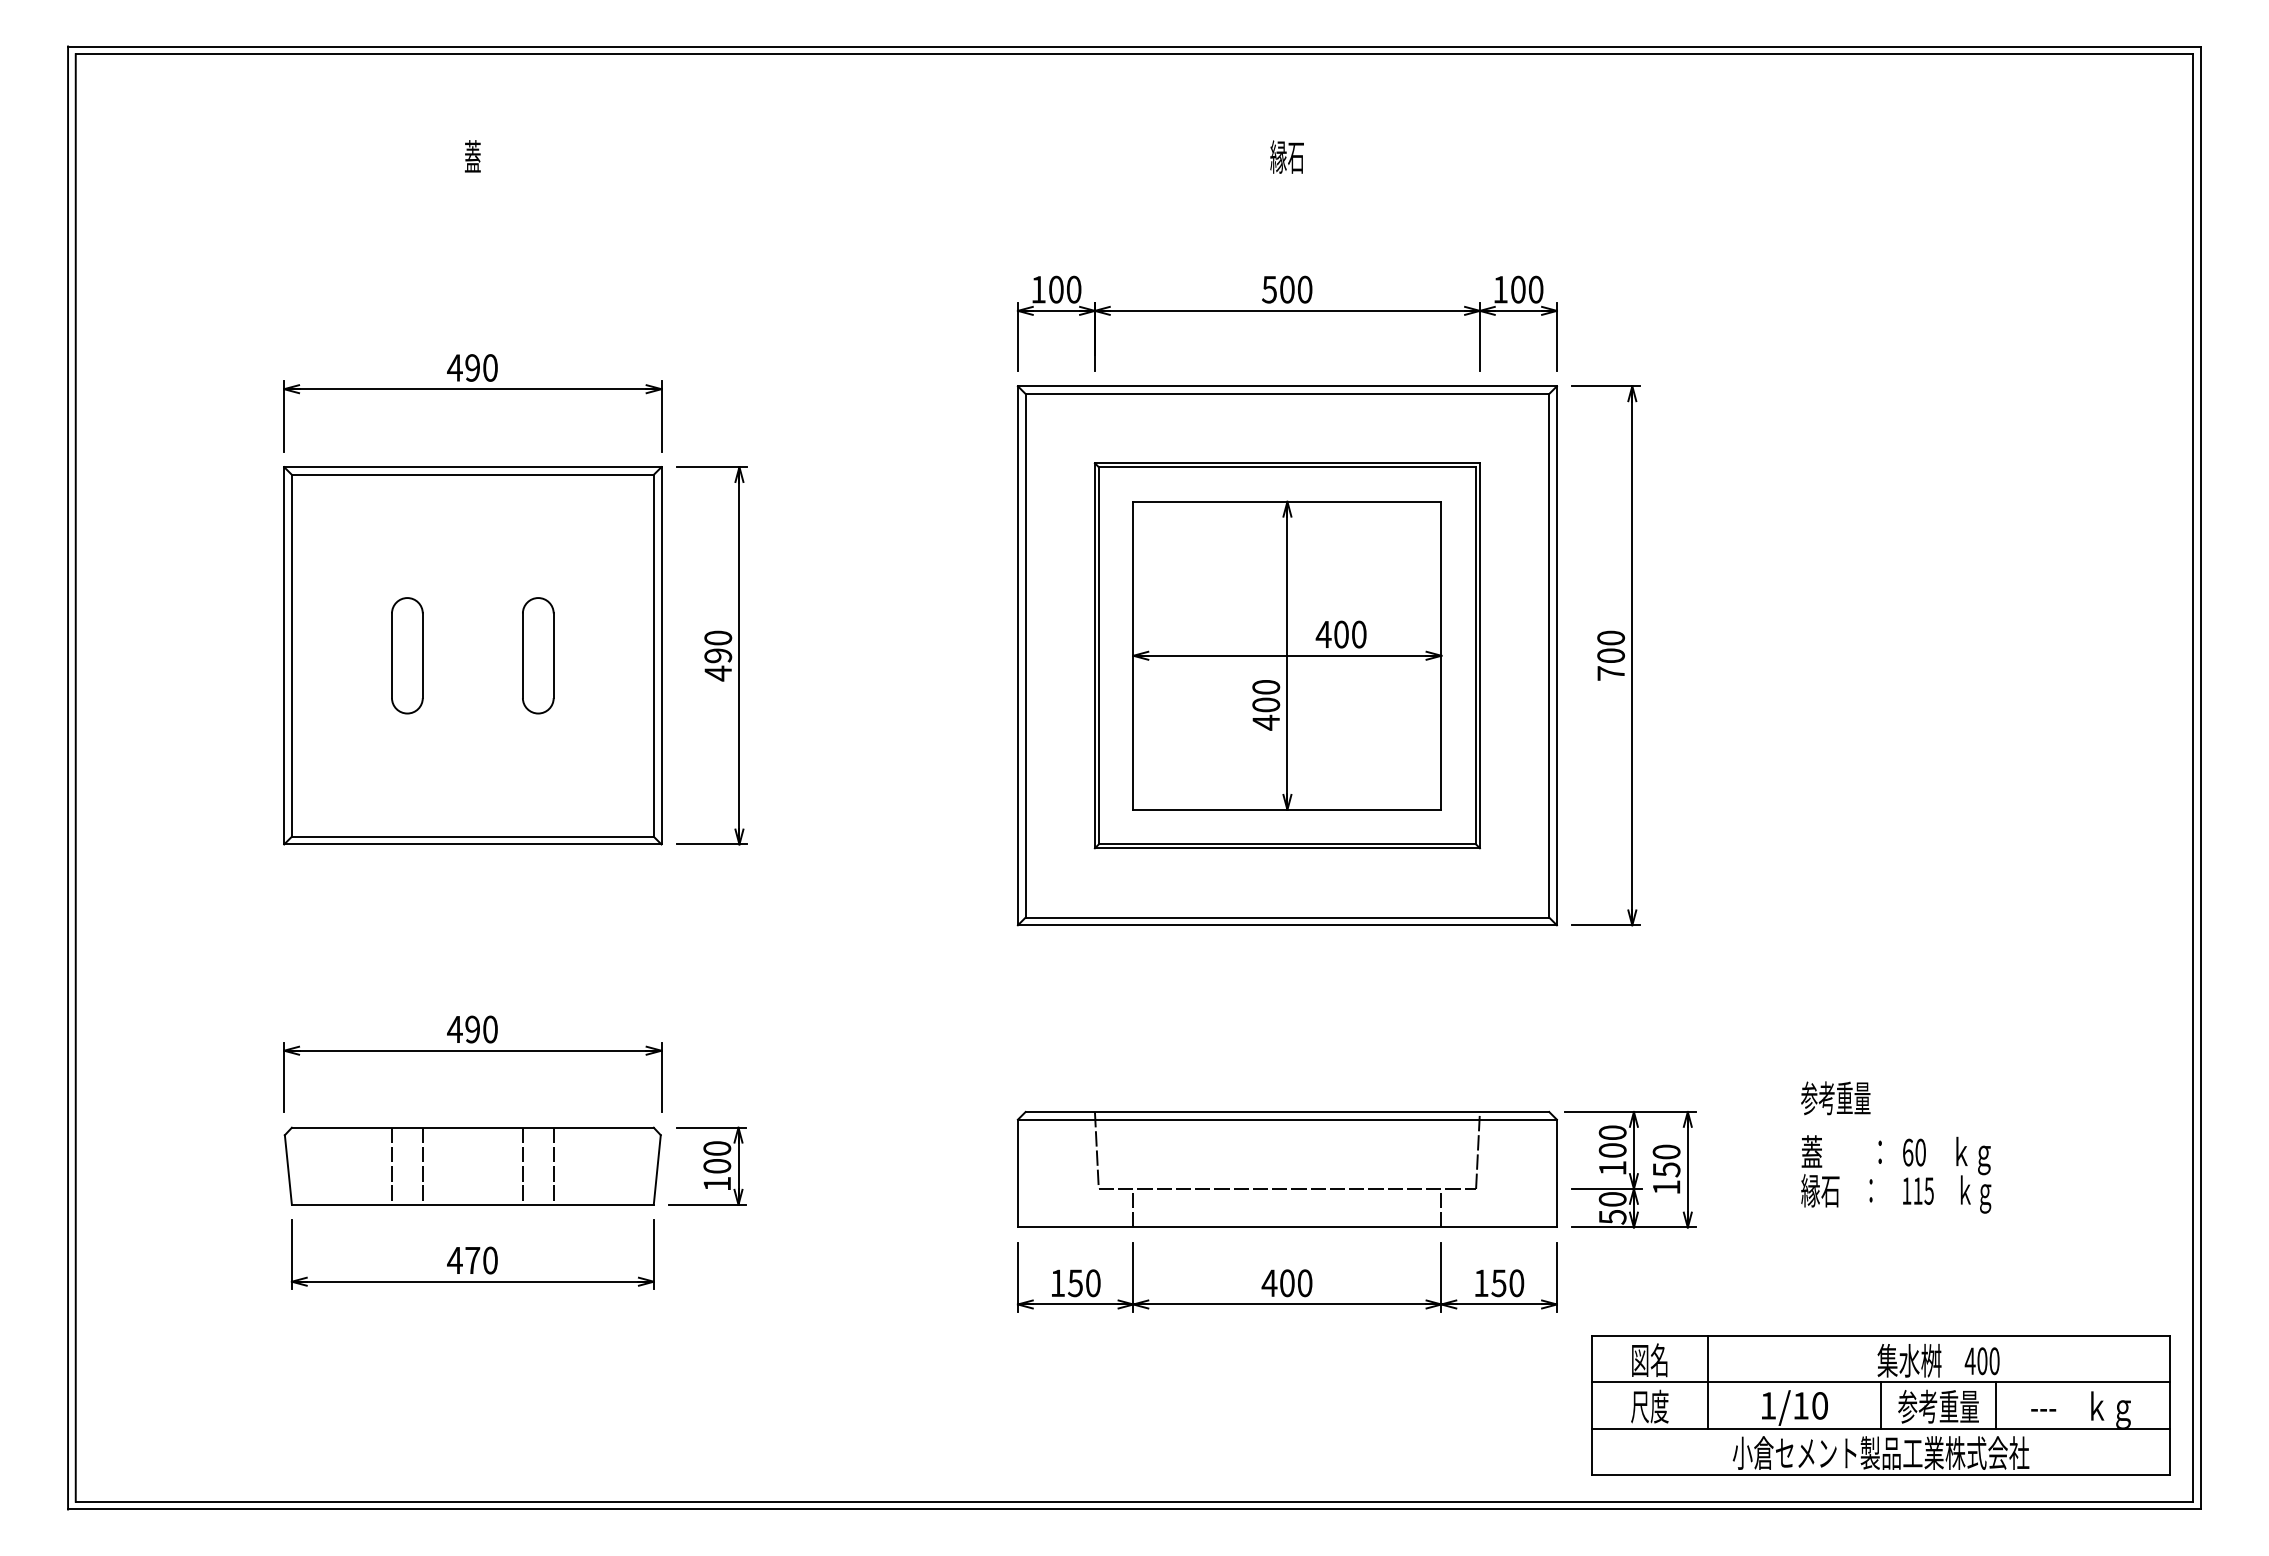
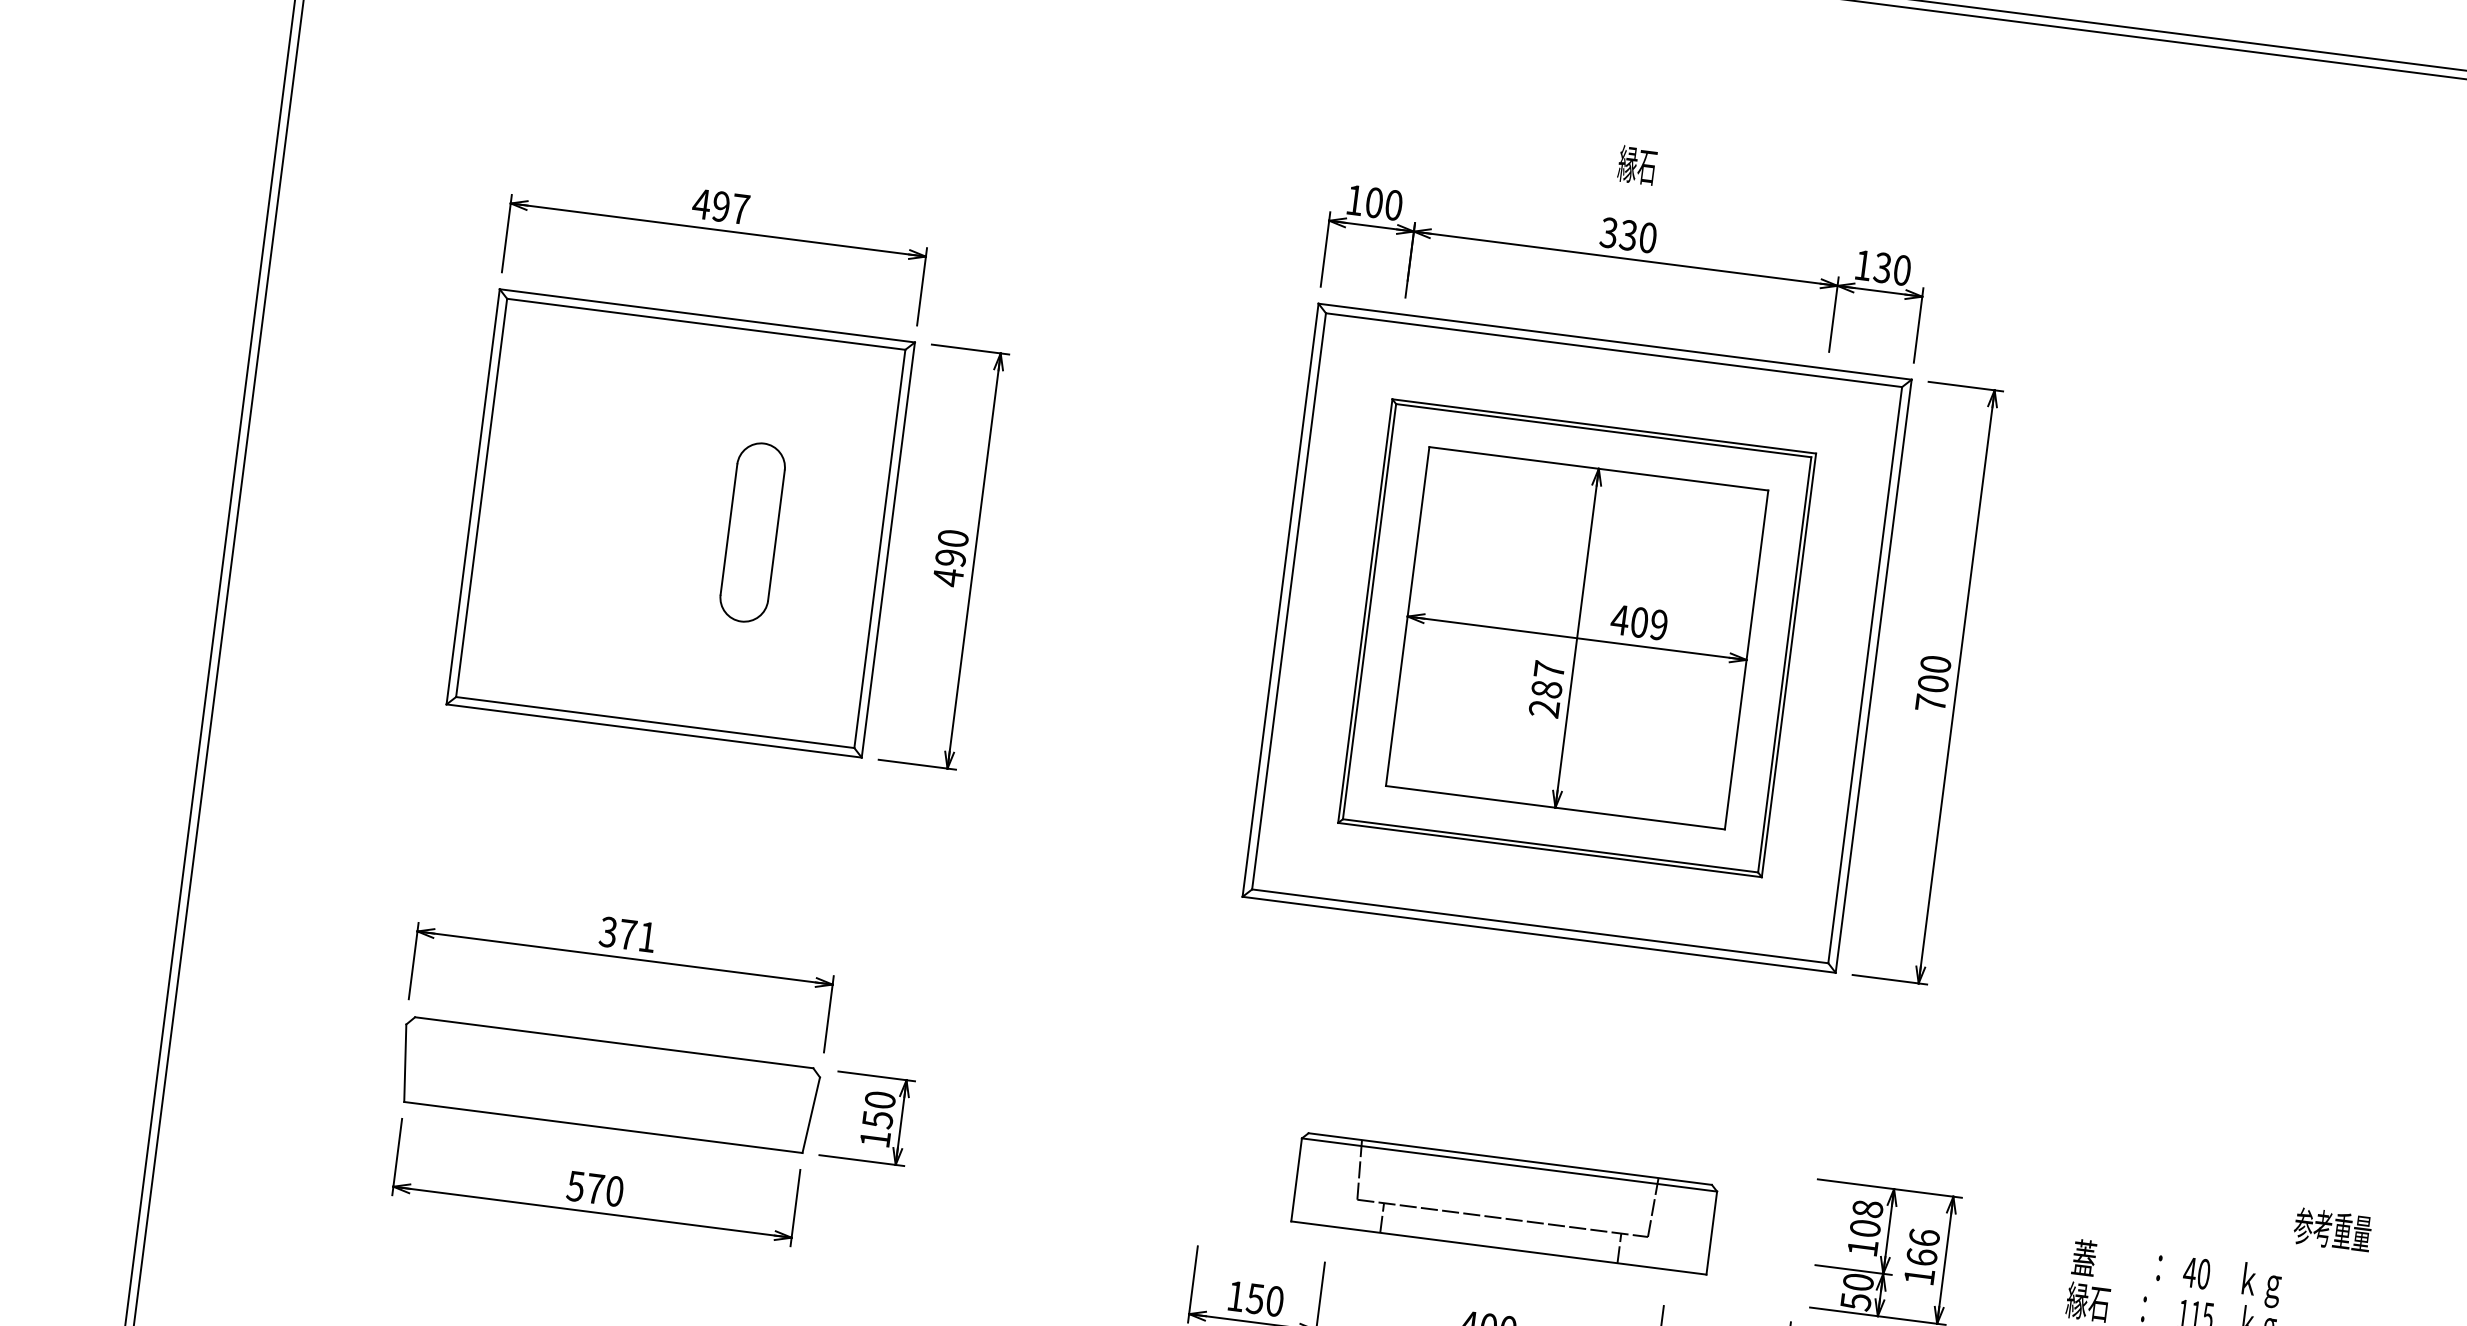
text: (1286, 156) -> (1636, 164), moved
text: (1278, 289) -> (1618, 233), 500 -> 330
text: (1517, 289) -> (1881, 267), 100 -> 130
text: (490, 367) -> (740, 208), 490 -> 497
text: (1358, 634) -> (1658, 624), 400 -> 409
part: (407, 655) -> (608, 513), removed
part: (538, 655) -> (753, 532), size x1.4
text: (1266, 705) -> (1547, 690), 400 -> 287
text: (472, 1029) -> (627, 934), 490 -> 371
text: (1835, 1098) -> (2332, 1230), moved
text: (1612, 1132) -> (1867, 1208), 100 -> 108
text: (1907, 1152) -> (2189, 1272), 60 -> 40
text: (1666, 1160) -> (1923, 1247), 150 -> 166
line: (392, 1165) -> (520, 1072), removed
line: (422, 1165) -> (553, 1077), removed
line: (522, 1165) -> (663, 1091), removed
line: (553, 1165) -> (697, 1095), removed
text: (717, 1166) -> (877, 1119), 100 -> 150
part: (1286, 1168) -> (1503, 1202), size x0.7
text: (454, 1260) -> (575, 1186), 470 -> 570

